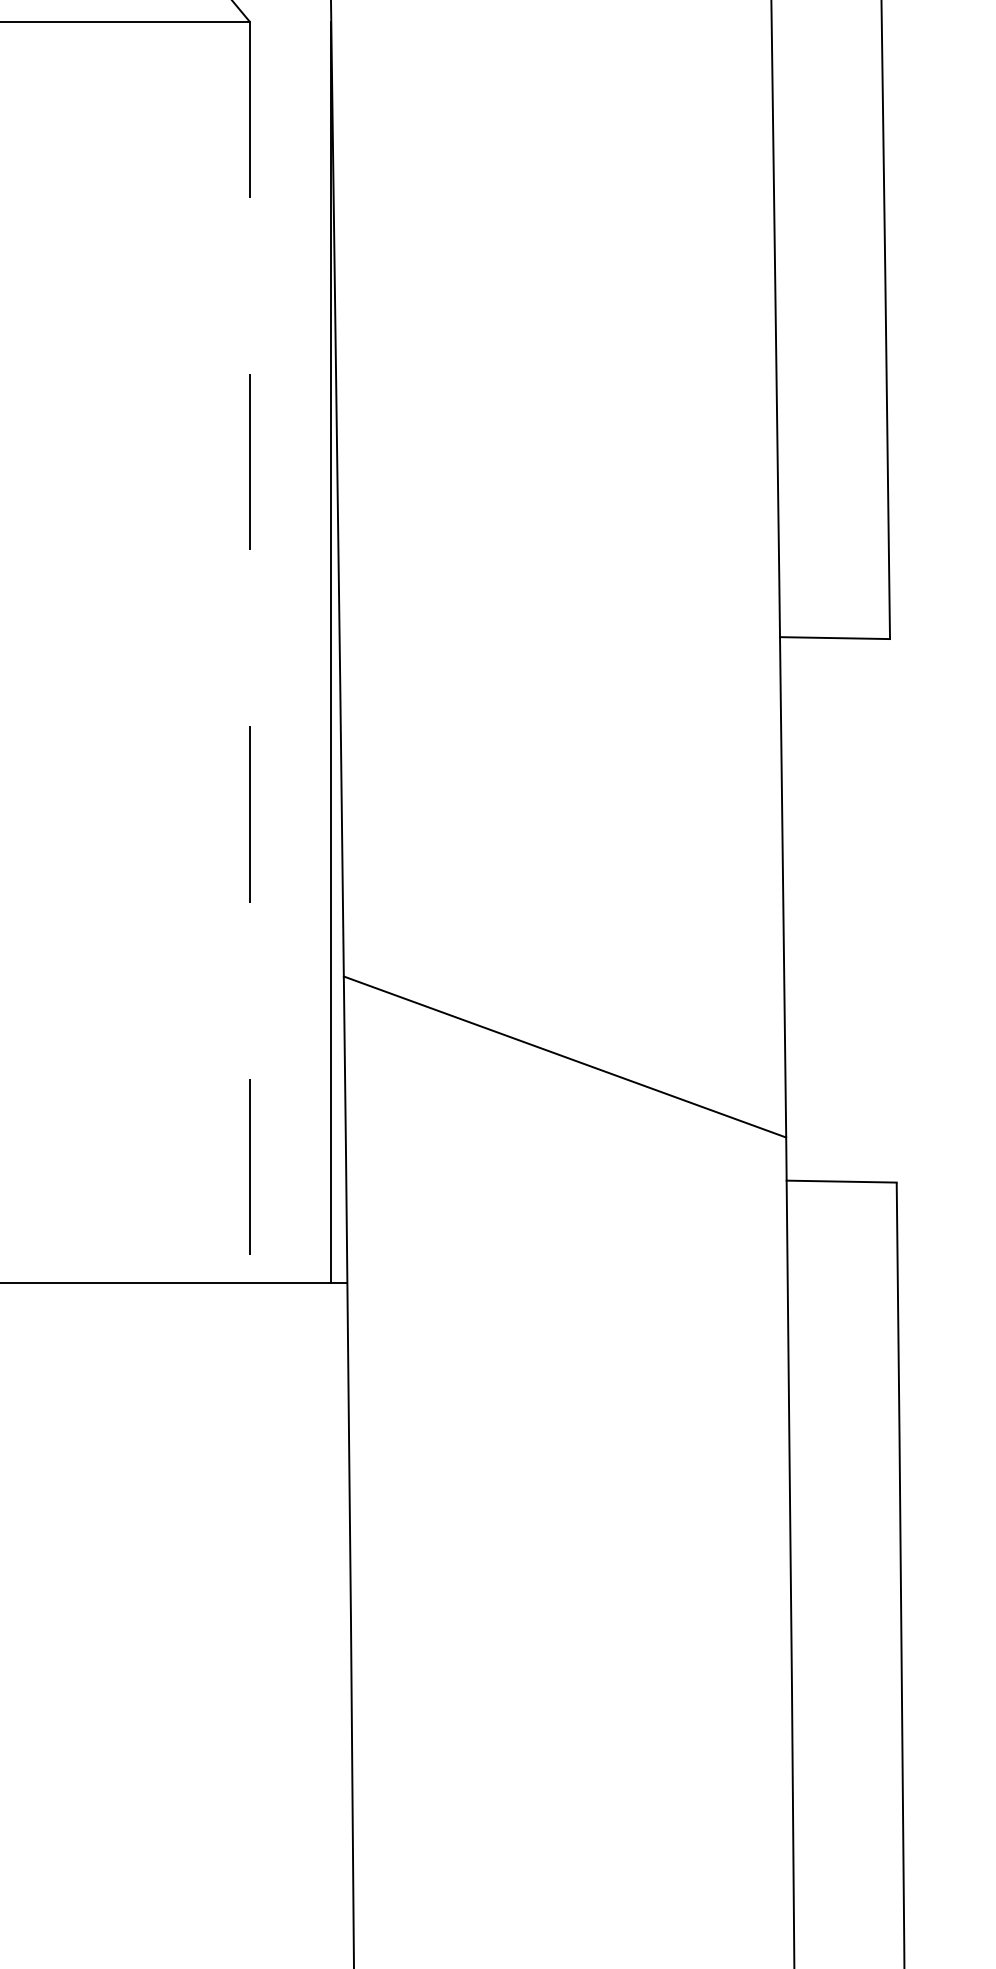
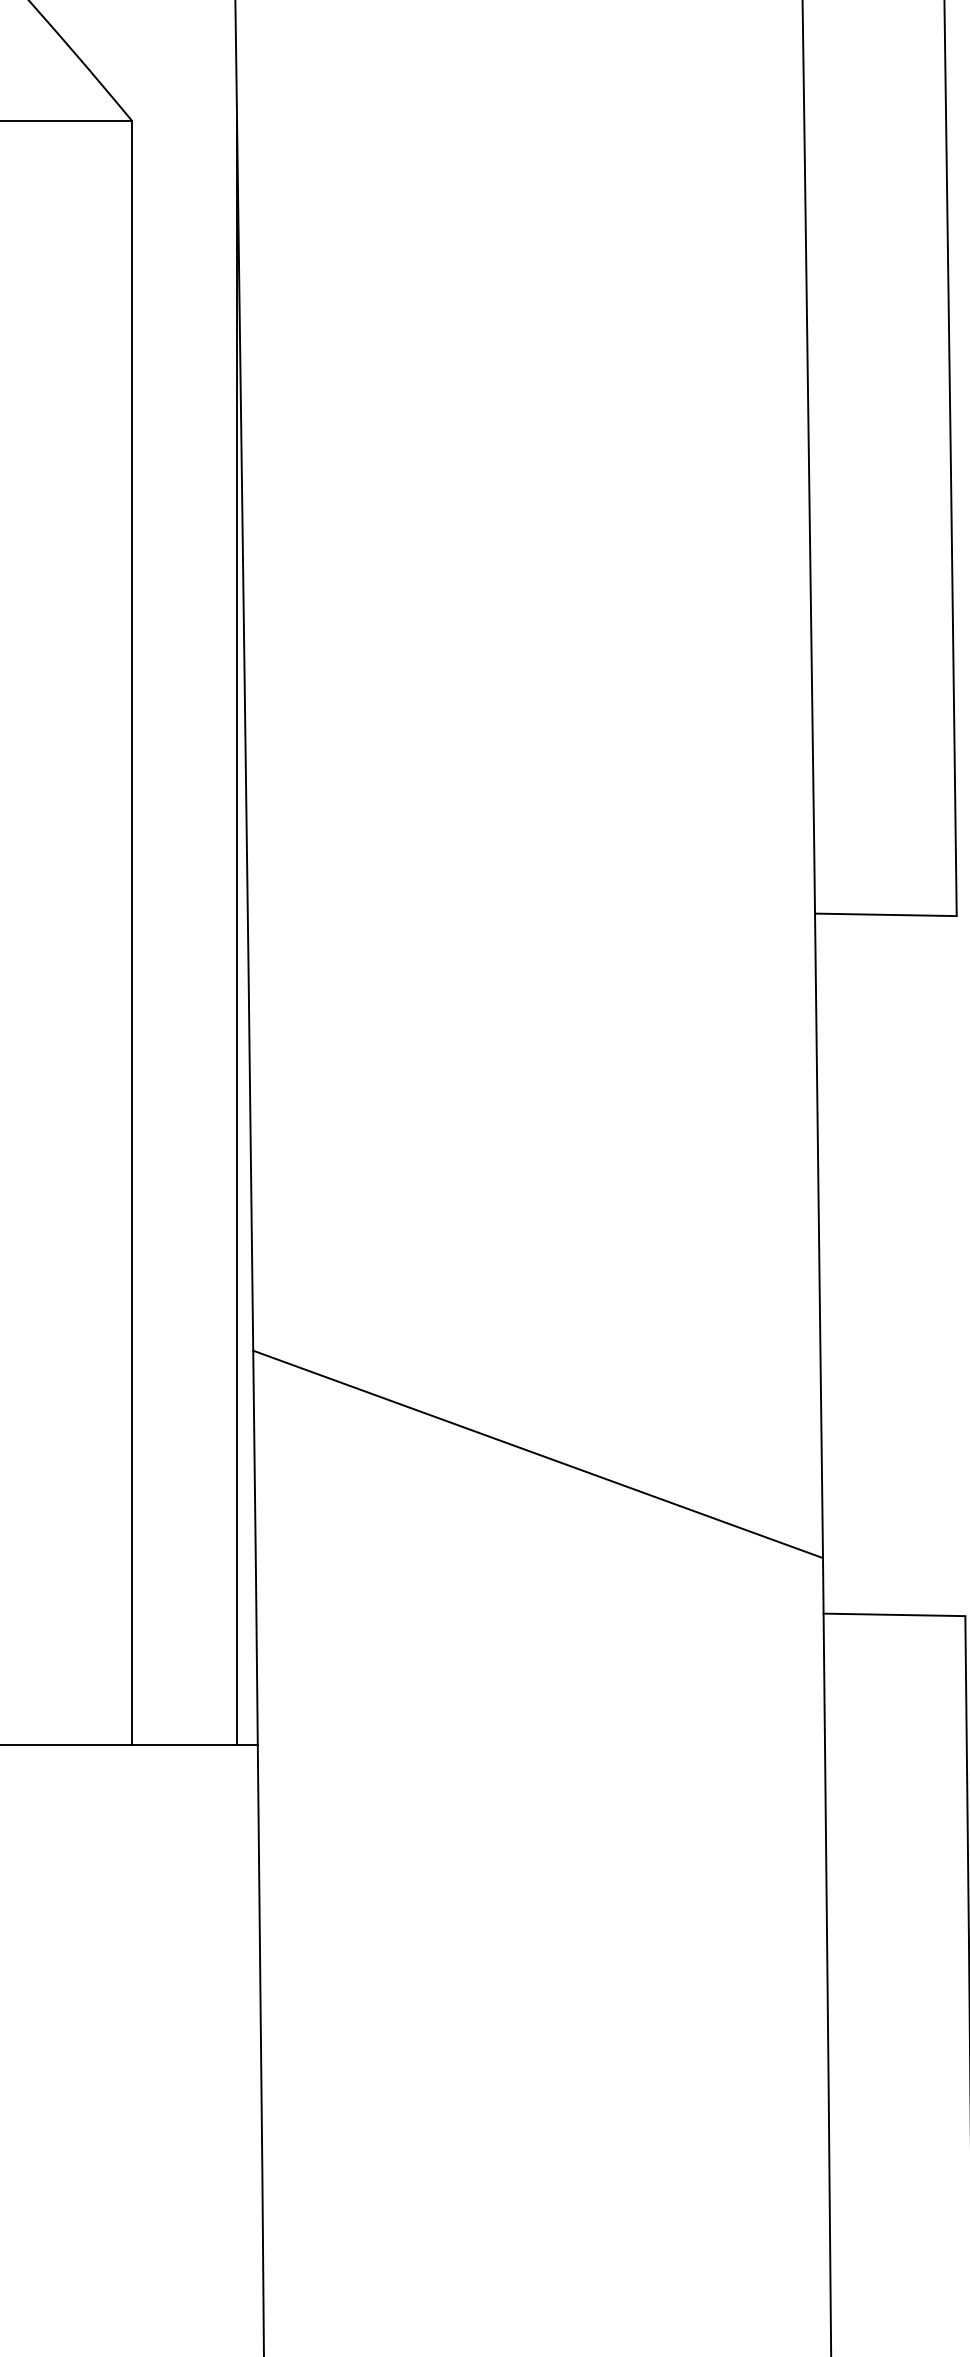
line: (250, 652) -> (133, 933), dashed -> solid

